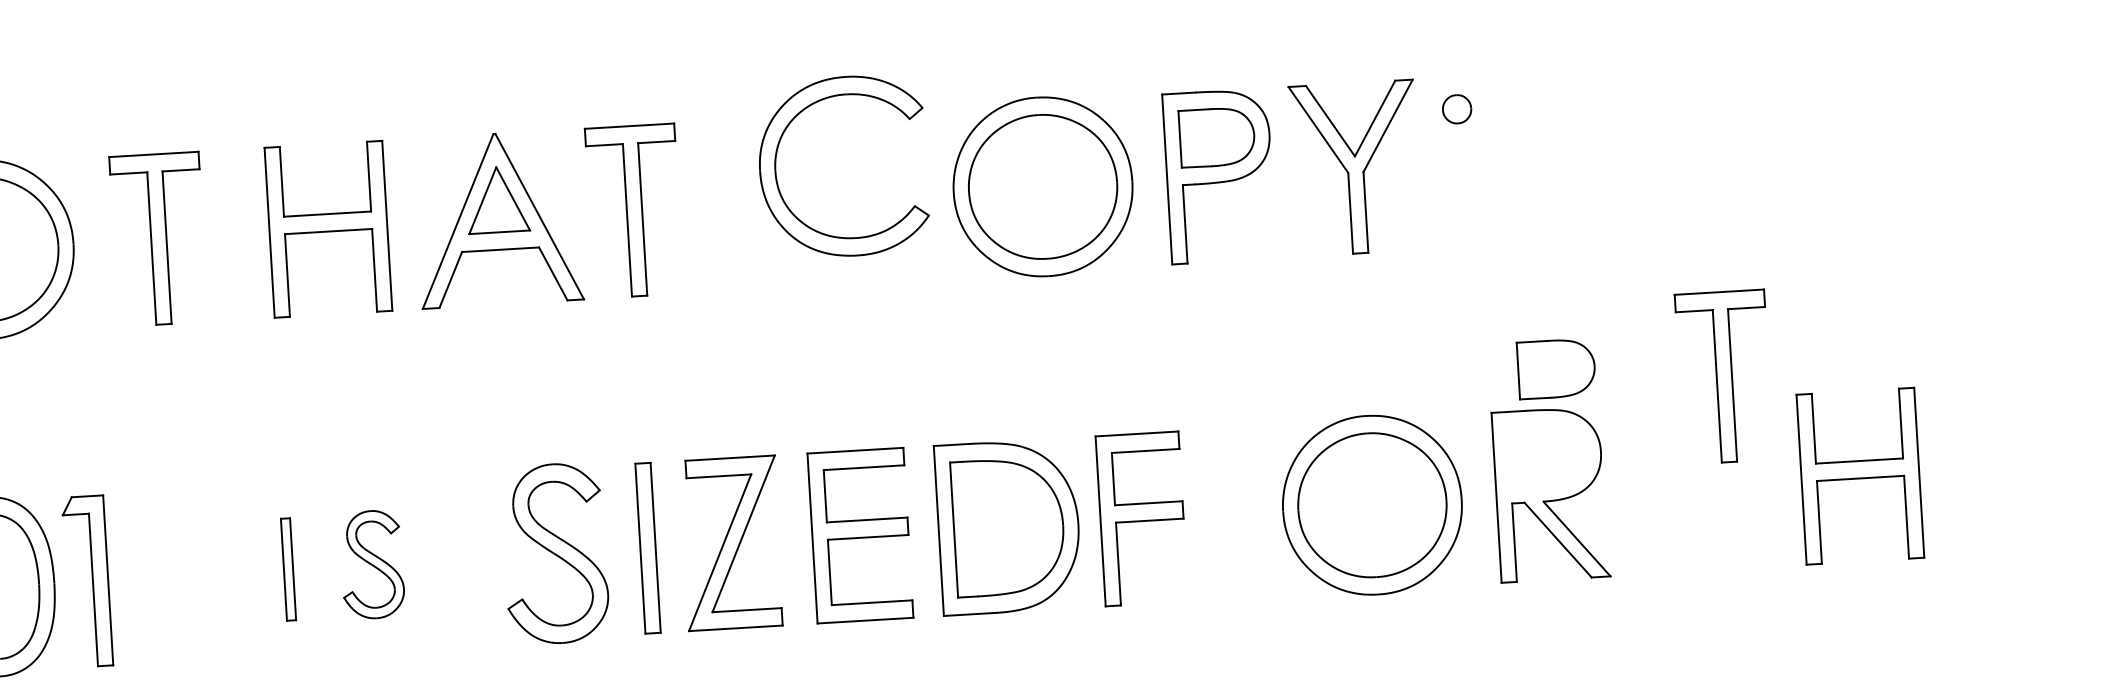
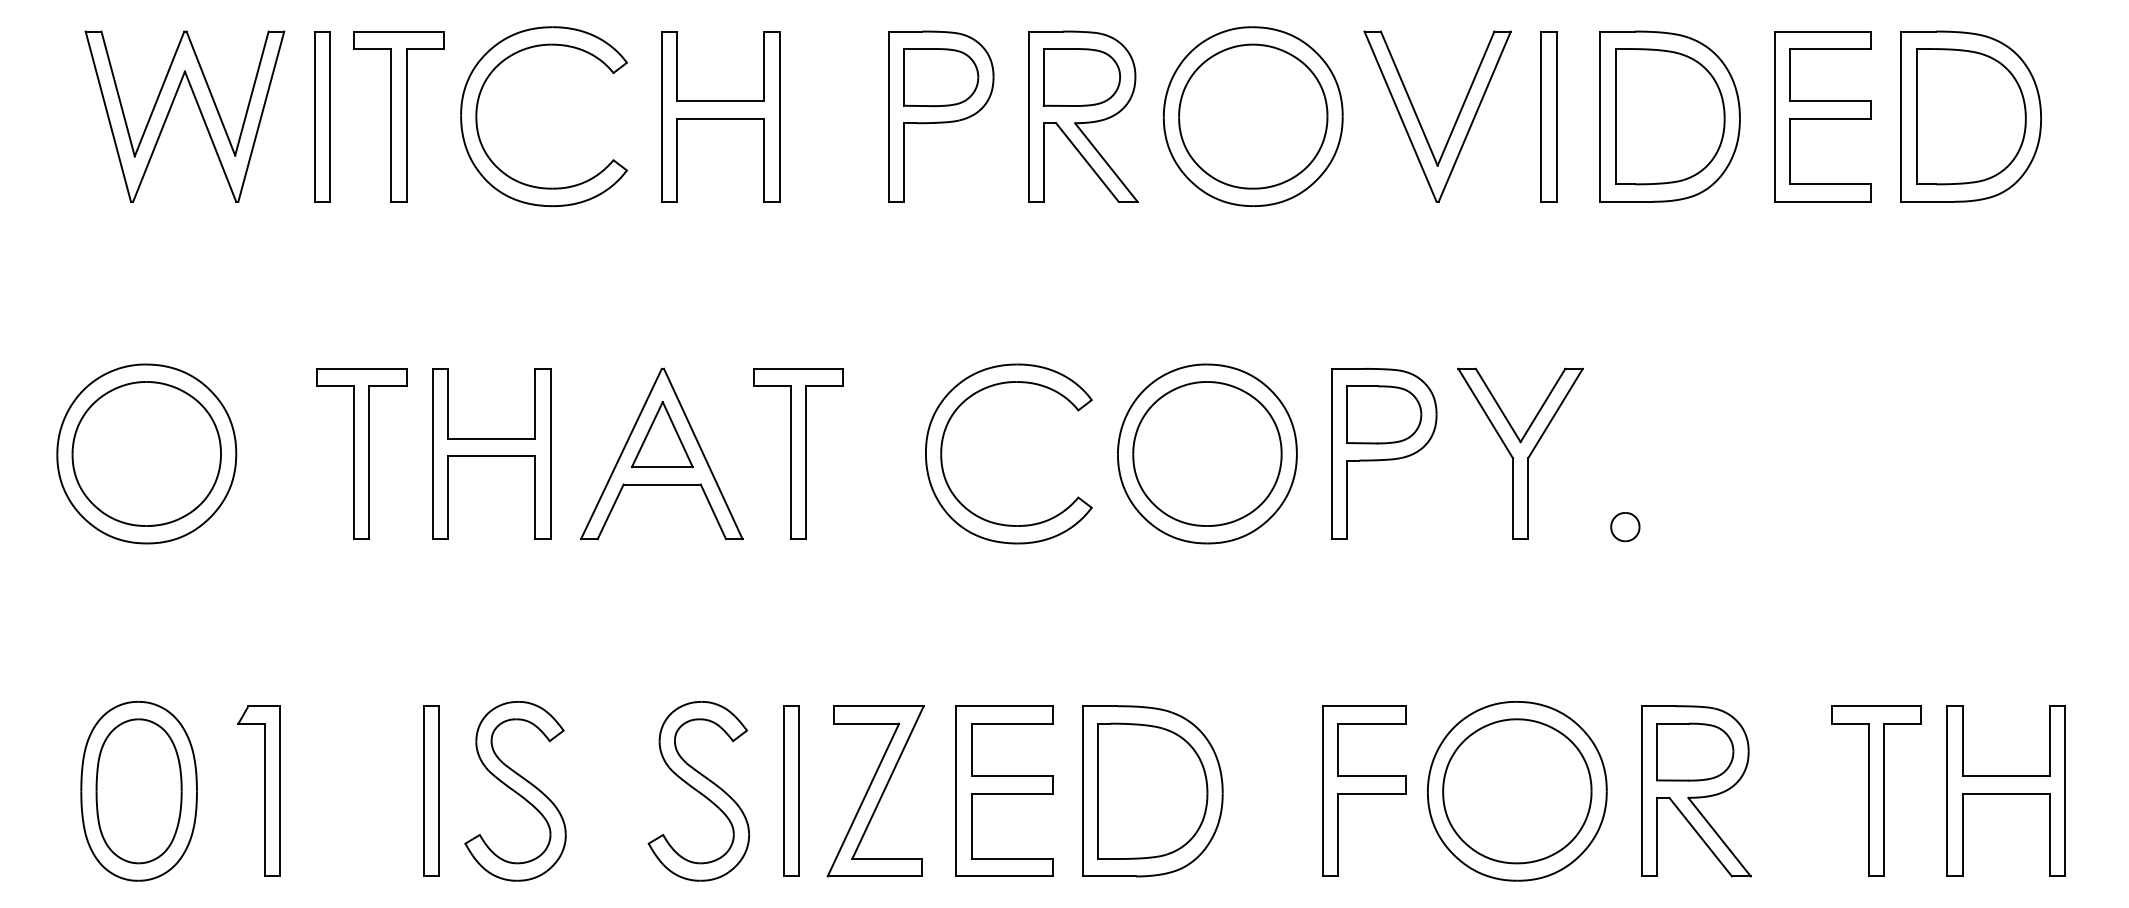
part: (1457, 109) -> (1625, 527), moved
part: (776, 170) -> (942, 453), moved
part: (158, 238) -> (361, 453), moved
part: (1556, 368) -> (1695, 751), moved
part: (1724, 376) -> (1876, 790), moved
part: (1141, 518) -> (1364, 790), moved
part: (372, 564) -> (515, 791), size x1.67
part: (288, 568) -> (431, 790), size x1.67
part: (86, 580) -> (258, 790), moved

